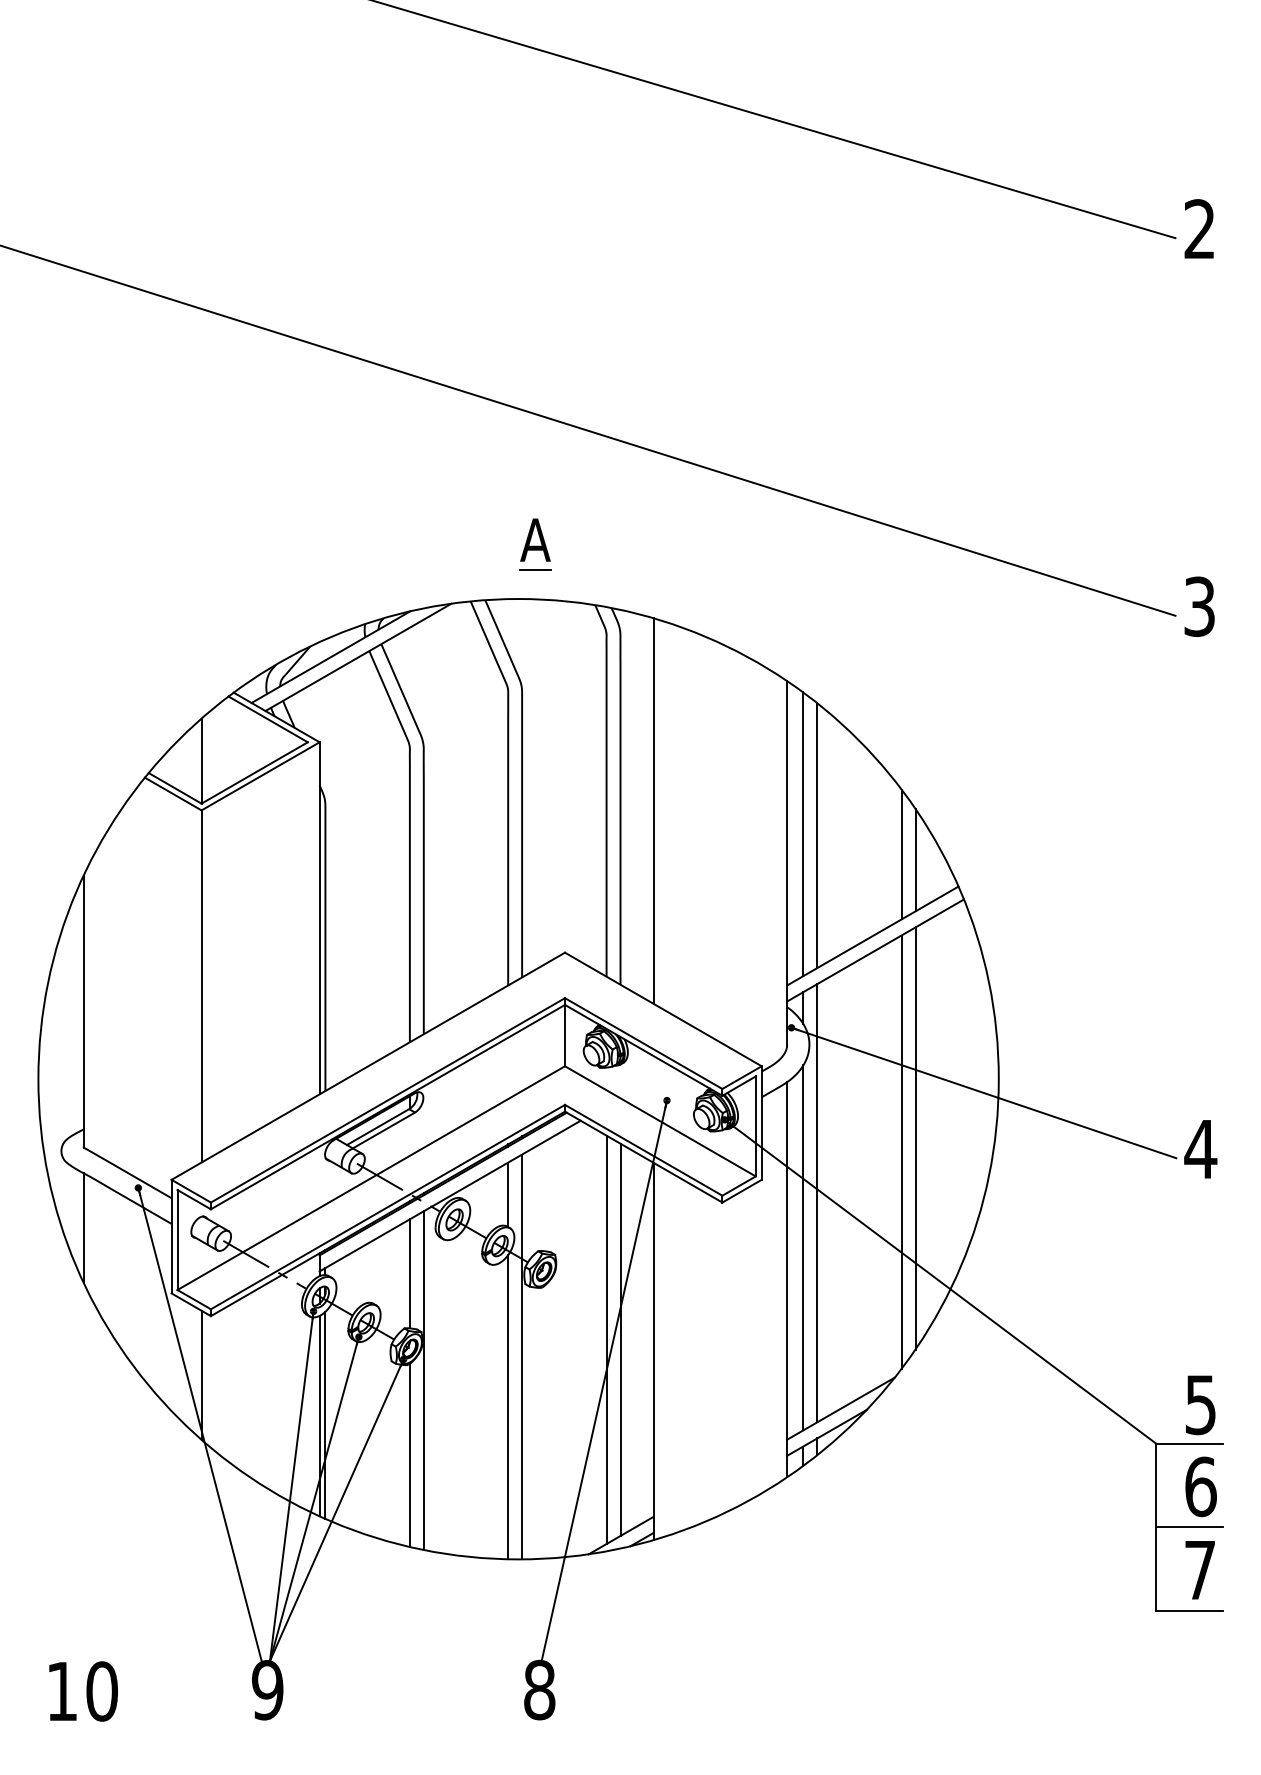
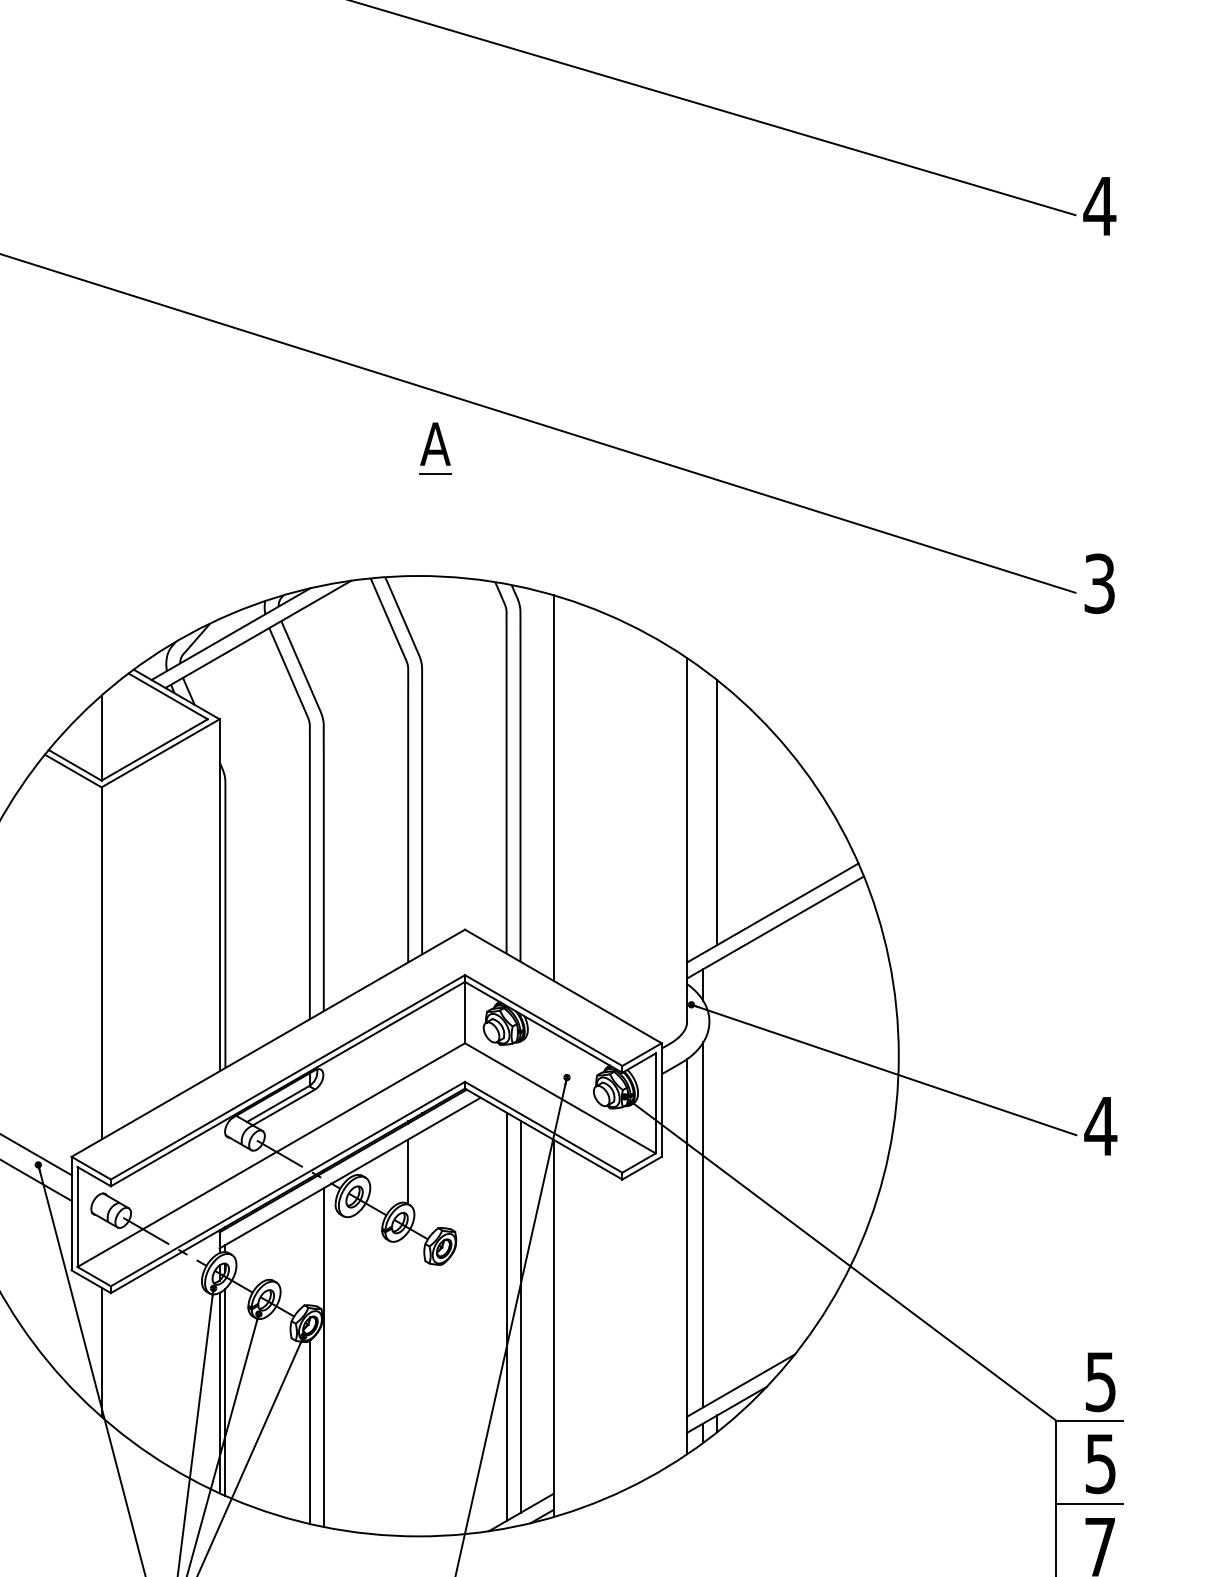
text: (1199, 228) -> (1099, 205), 2 -> 4
part: (535, 544) -> (435, 448), moved
line: (803, 834) -> (703, 811), removed
line: (901, 854) -> (801, 831), removed
line: (915, 859) -> (815, 836), removed
line: (915, 1138) -> (815, 1115), removed
line: (901, 1151) -> (801, 1128), removed
line: (817, 1203) -> (717, 1180), removed
line: (409, 1273) -> (309, 1250), removed
line: (522, 1356) -> (422, 1333), removed
line: (508, 1406) -> (408, 1383), removed
text: (1200, 1486) -> (1100, 1463), 6 -> 5

